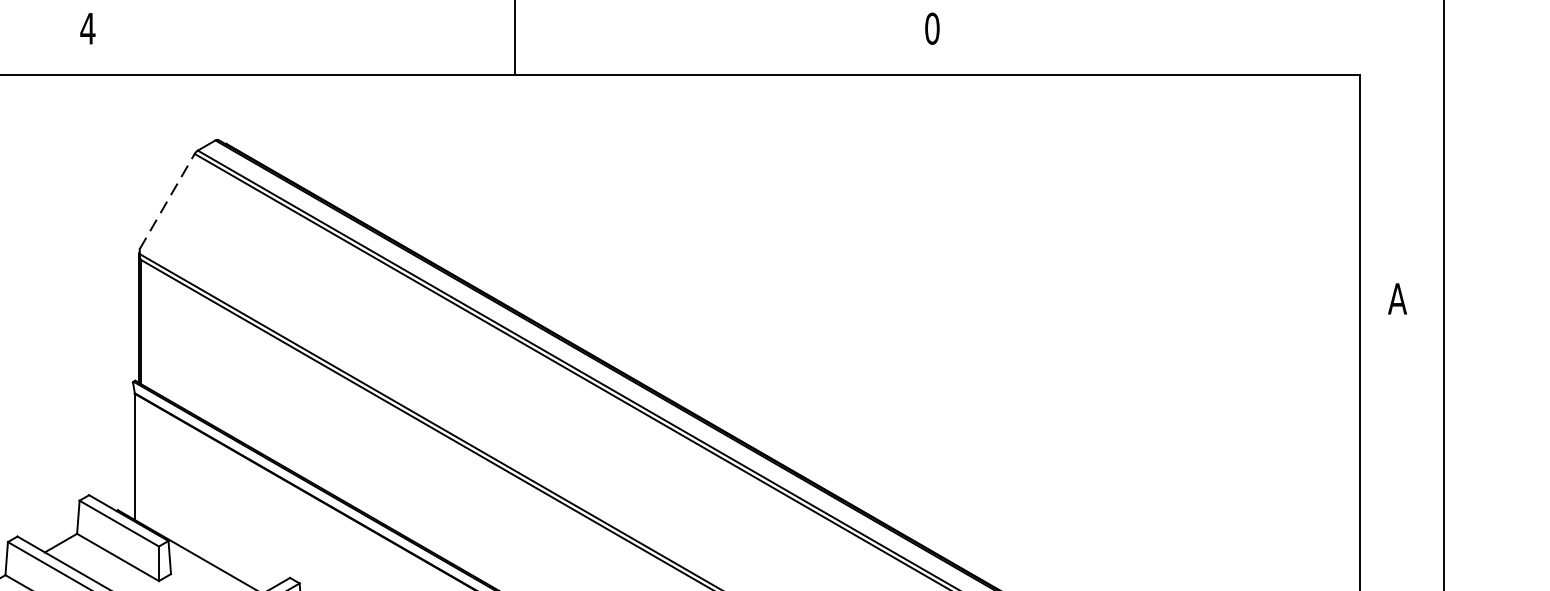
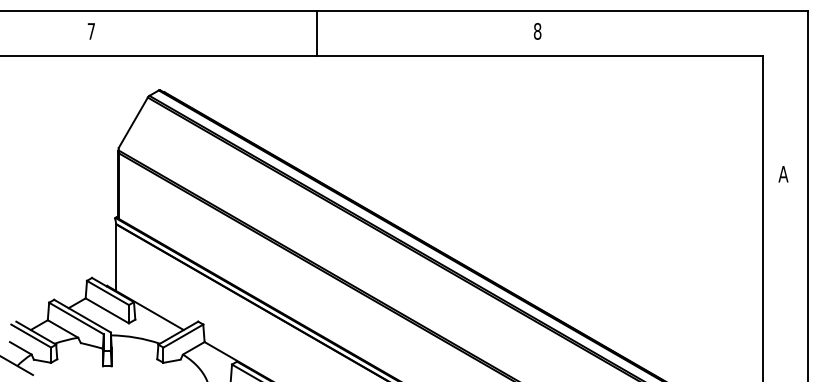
text: (88, 28) -> (91, 31), 4 -> 7
text: (932, 28) -> (537, 31), 0 -> 8
line: (167, 201) -> (133, 122), dashed -> solid

